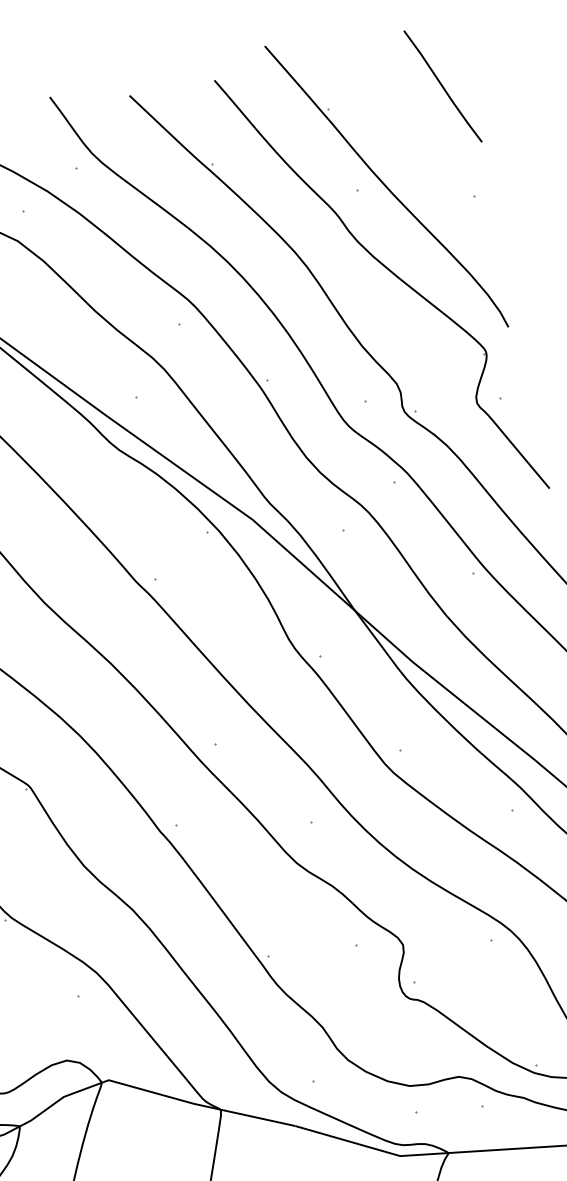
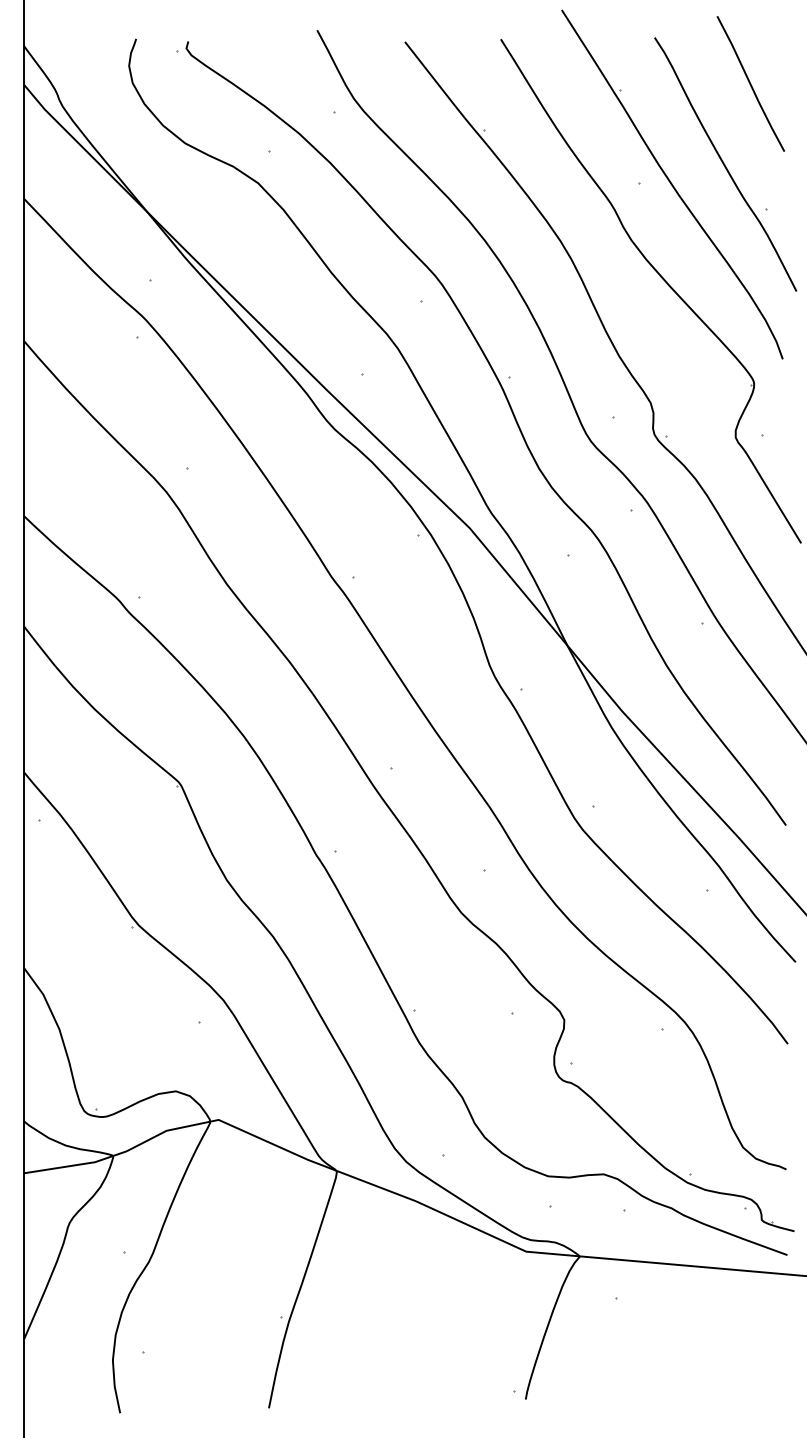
curve: (431, 161) -> (725, 164), added

